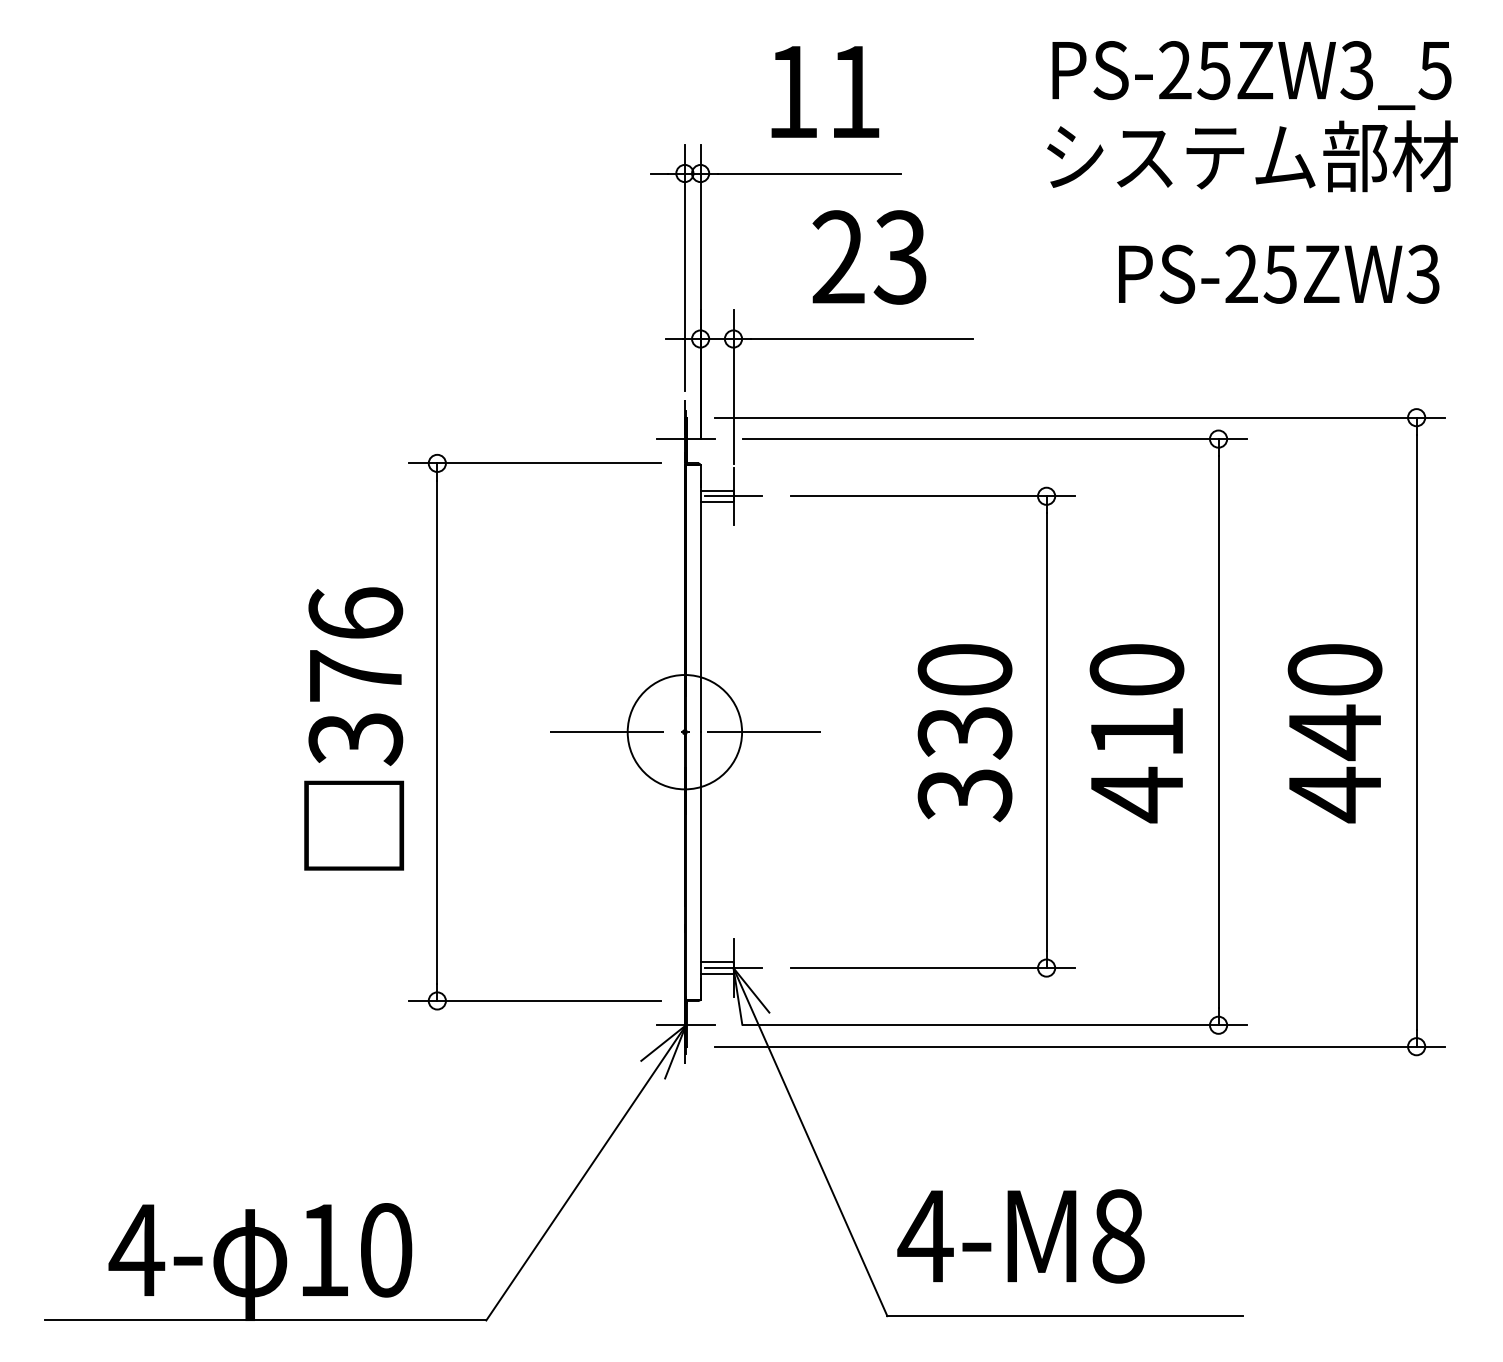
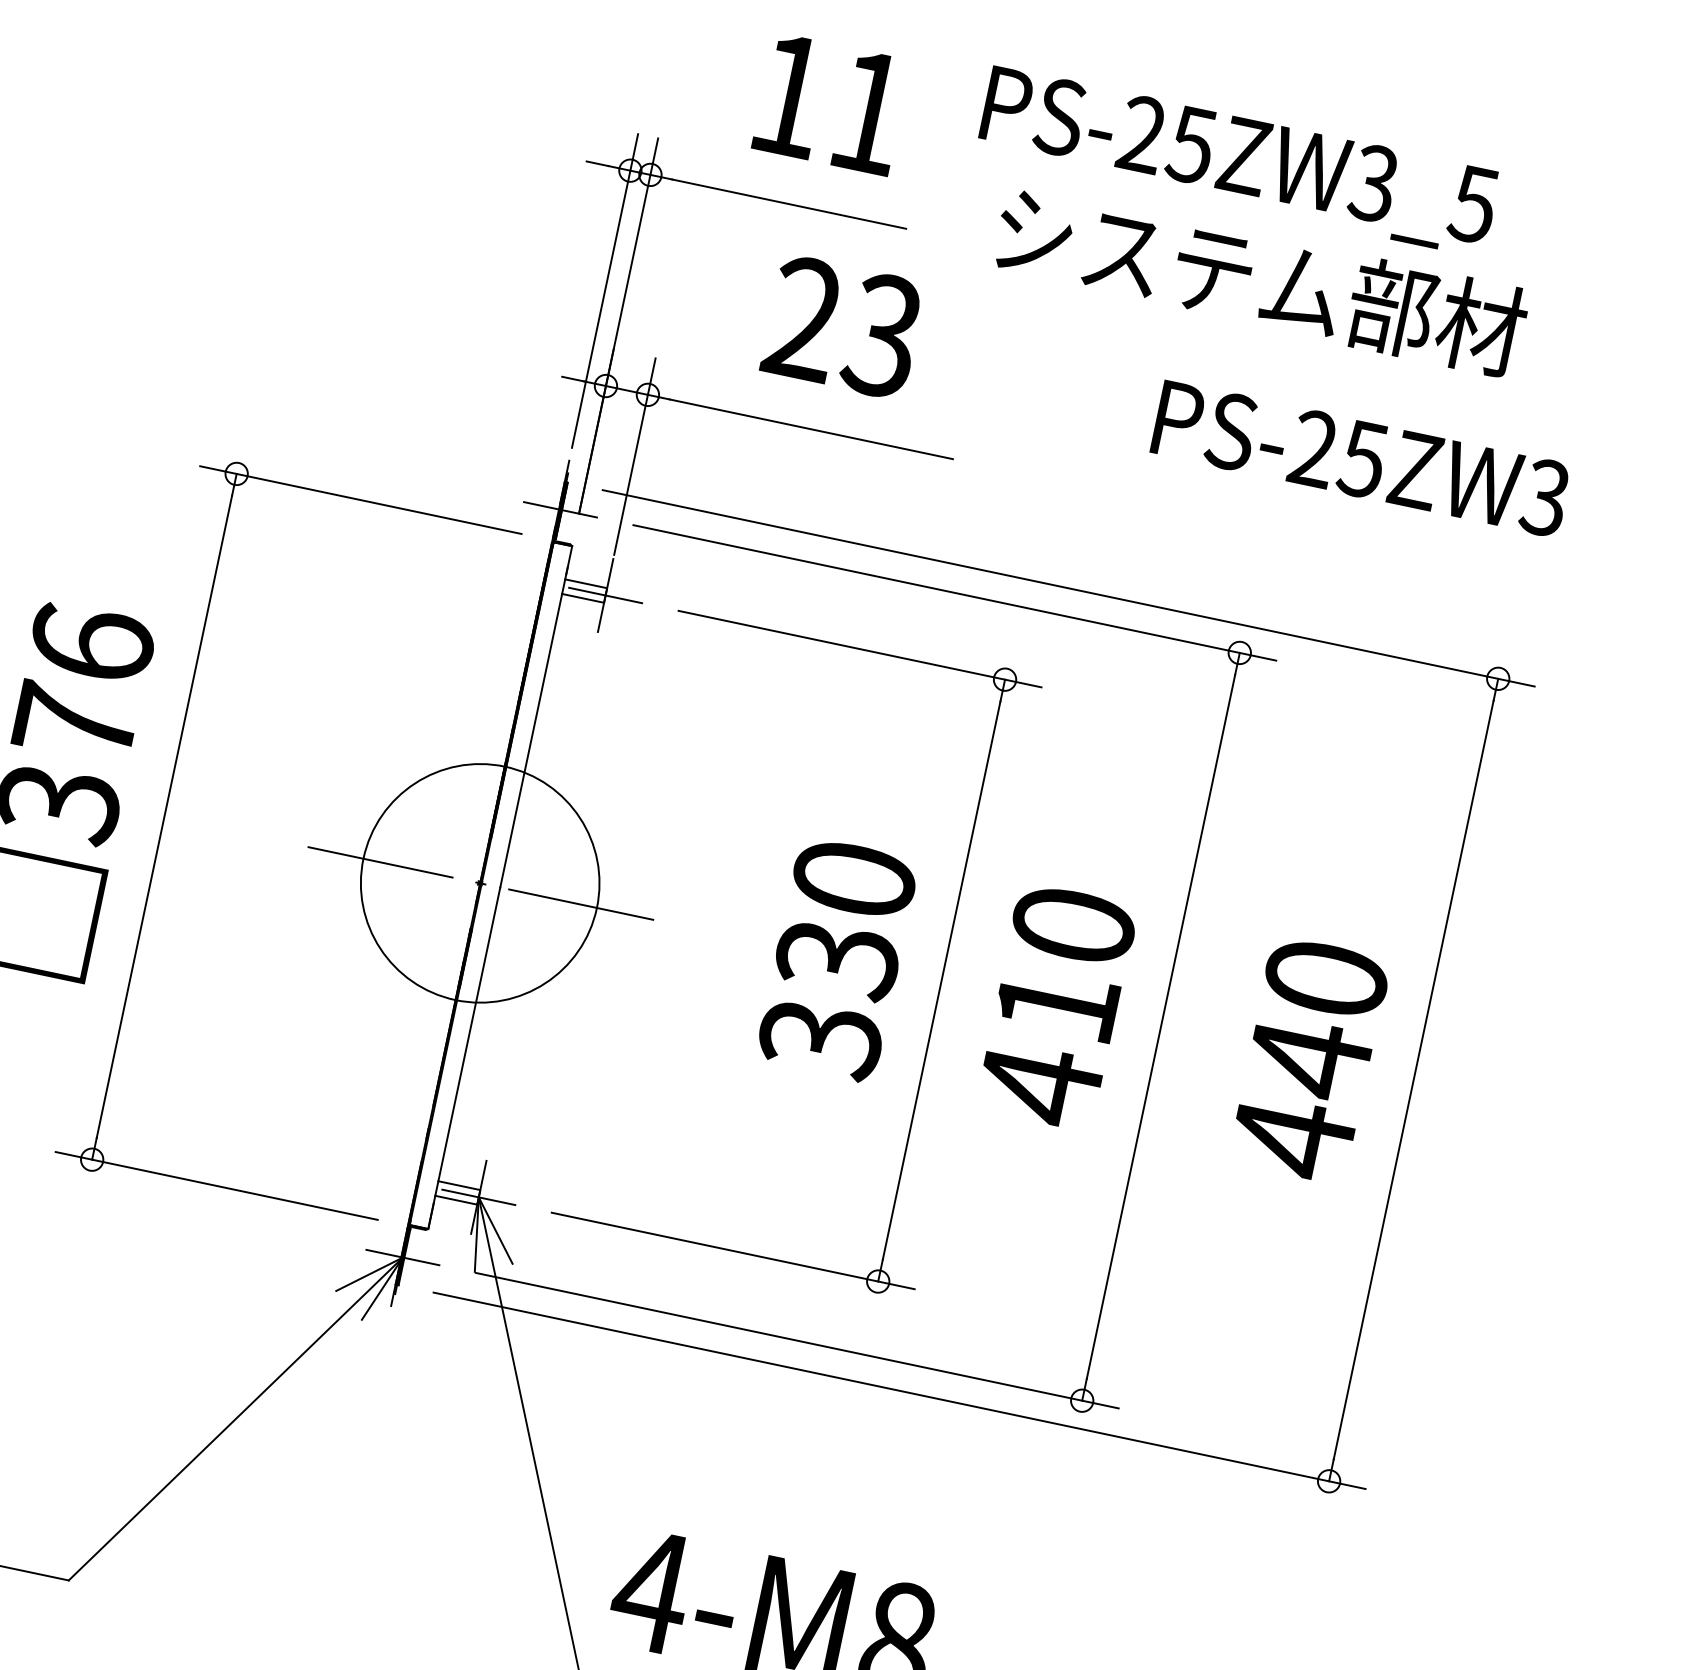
text: (1251, 75) -> (1238, 161), moved
text: (1252, 156) -> (1260, 280), moved
circle: (684, 732) -> (479, 883), size x1.6

